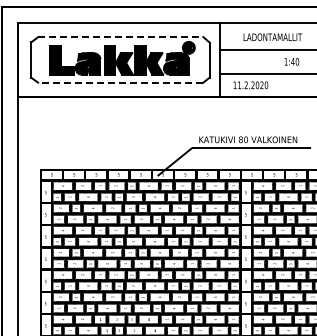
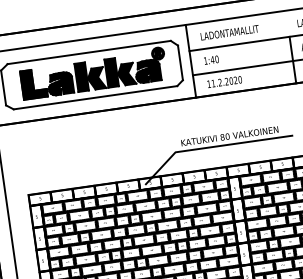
line: (121, 37) -> (89, 52), dashed -> solid
text: (272, 37) -> (229, 33), moved
text: (291, 61) -> (211, 59), moved
line: (120, 82) -> (95, 97), dashed -> solid

